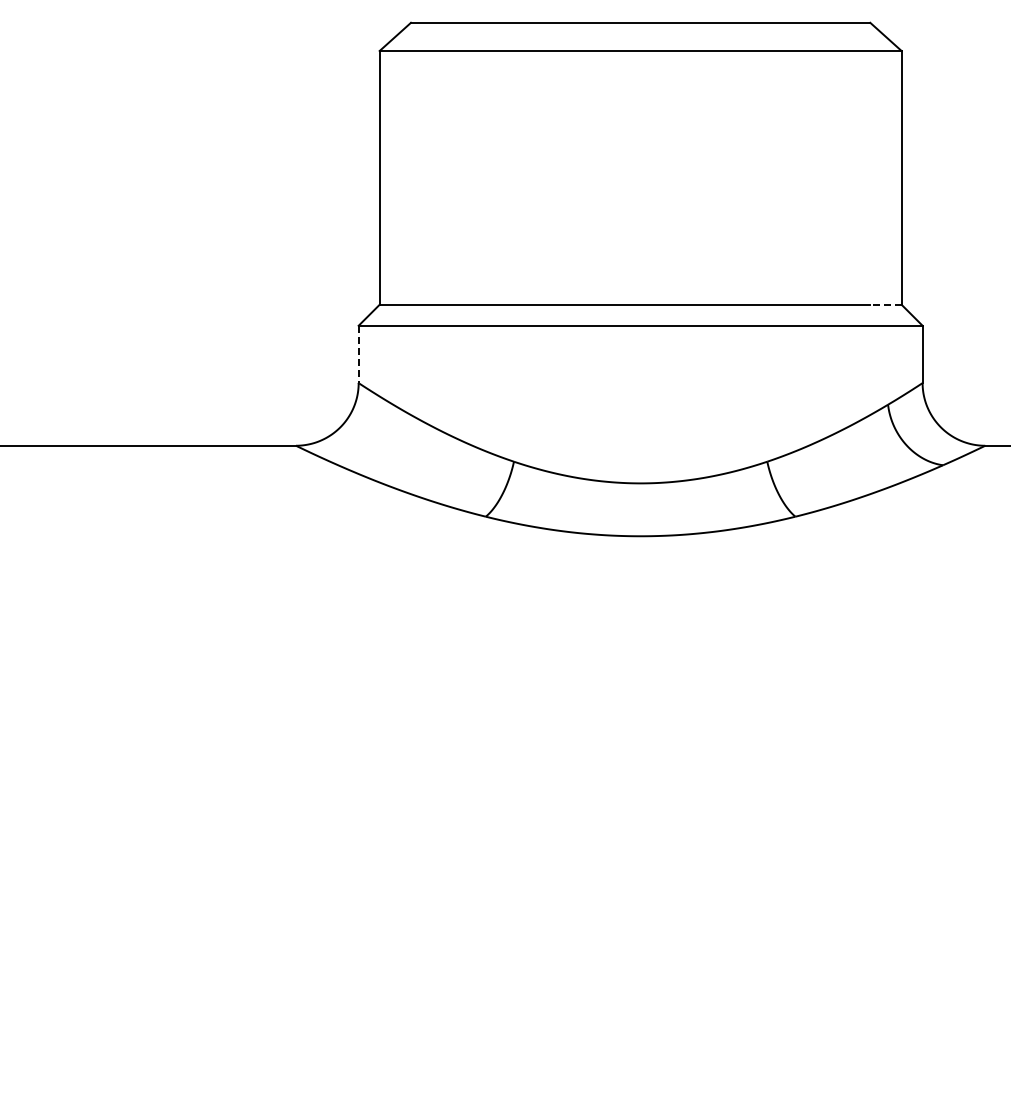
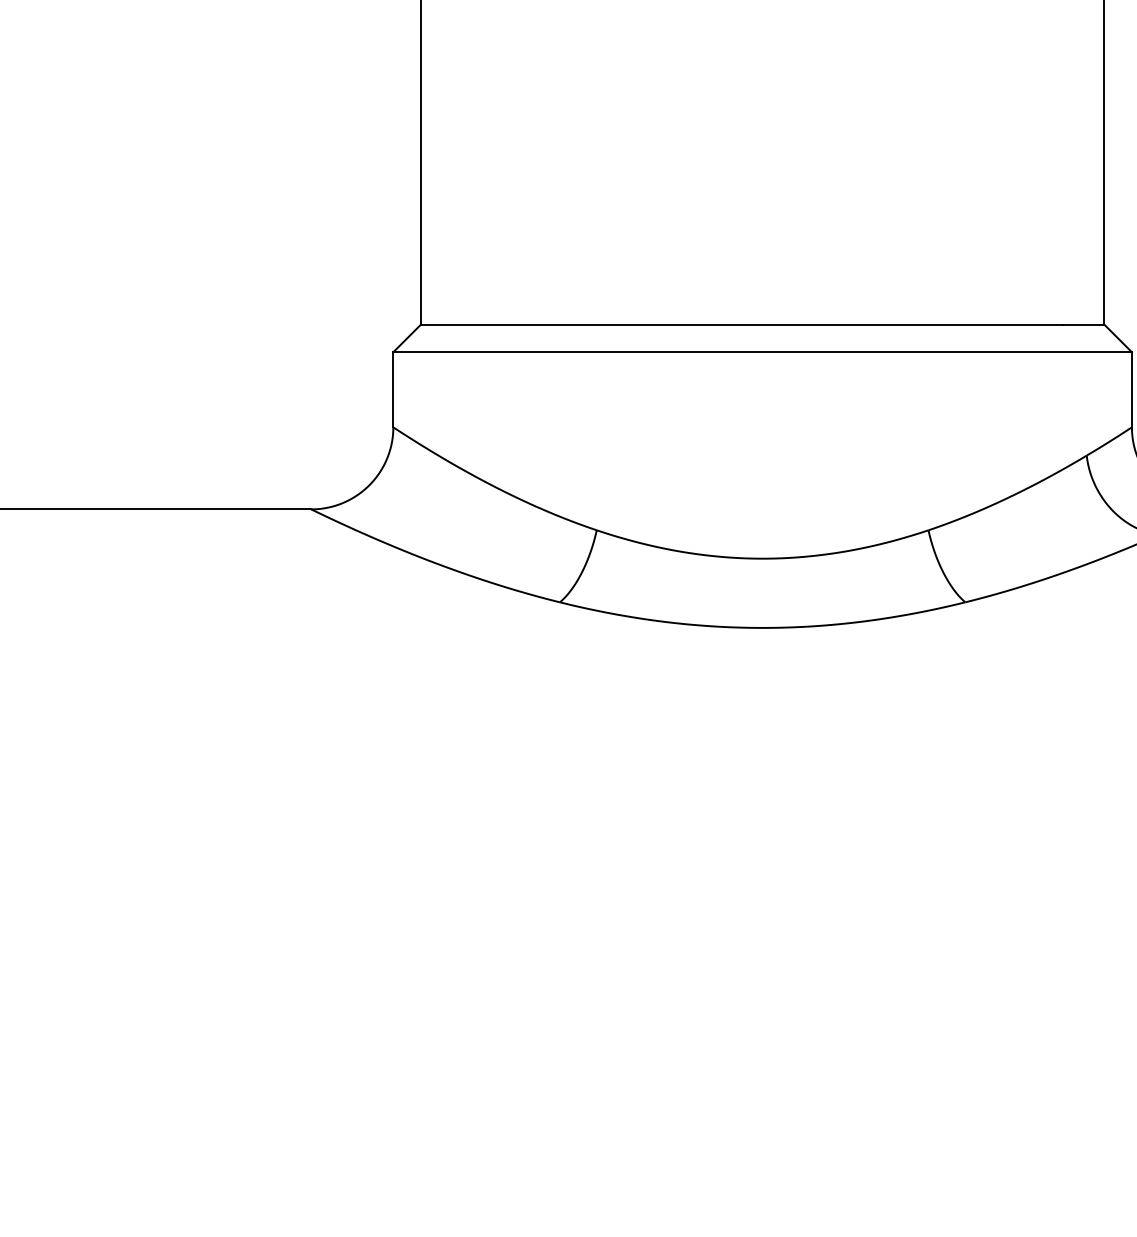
line: (885, 304) -> (1083, 324), dashed -> solid
line: (358, 354) -> (393, 389), dashed -> solid

